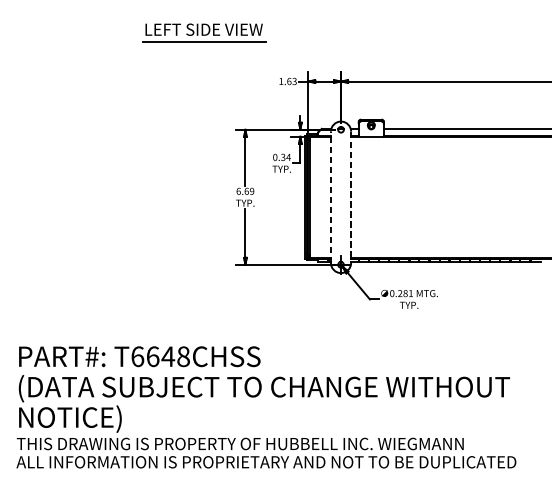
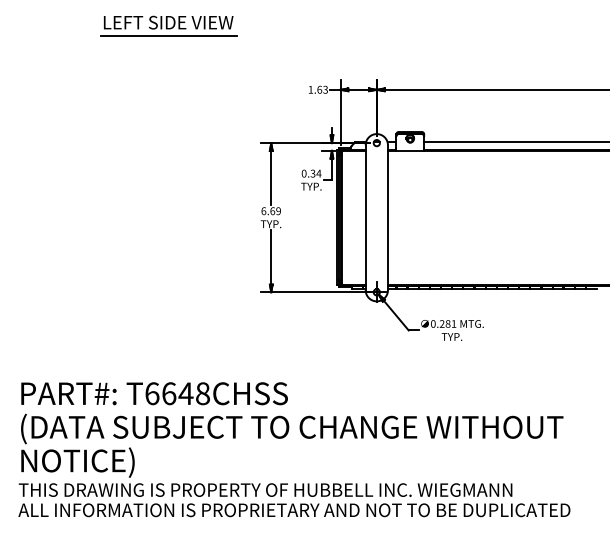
part: (204, 32) -> (168, 25), moved
line: (330, 197) -> (365, 217), dashed -> solid
line: (350, 198) -> (387, 218), dashed -> solid

